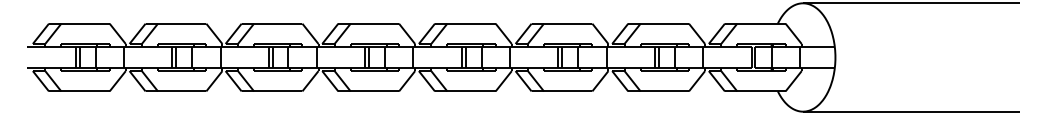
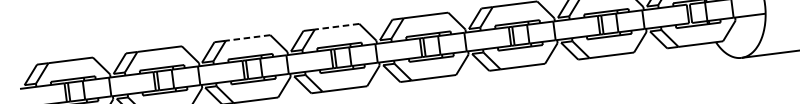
line: (277, 23) -> (247, 37), solid -> dashed
line: (374, 23) -> (336, 26), solid -> dashed

